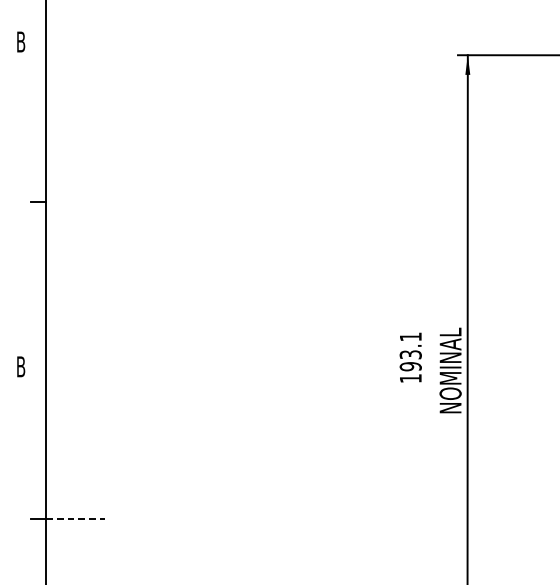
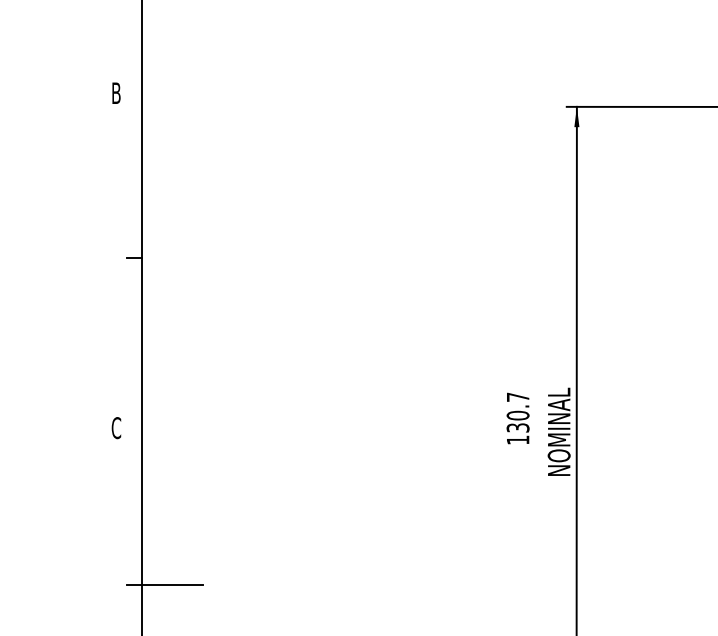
text: (410, 351) -> (517, 412), 193.1 -> 130.7
text: (21, 367) -> (116, 428), B -> C
line: (76, 518) -> (173, 584), dashed -> solid

